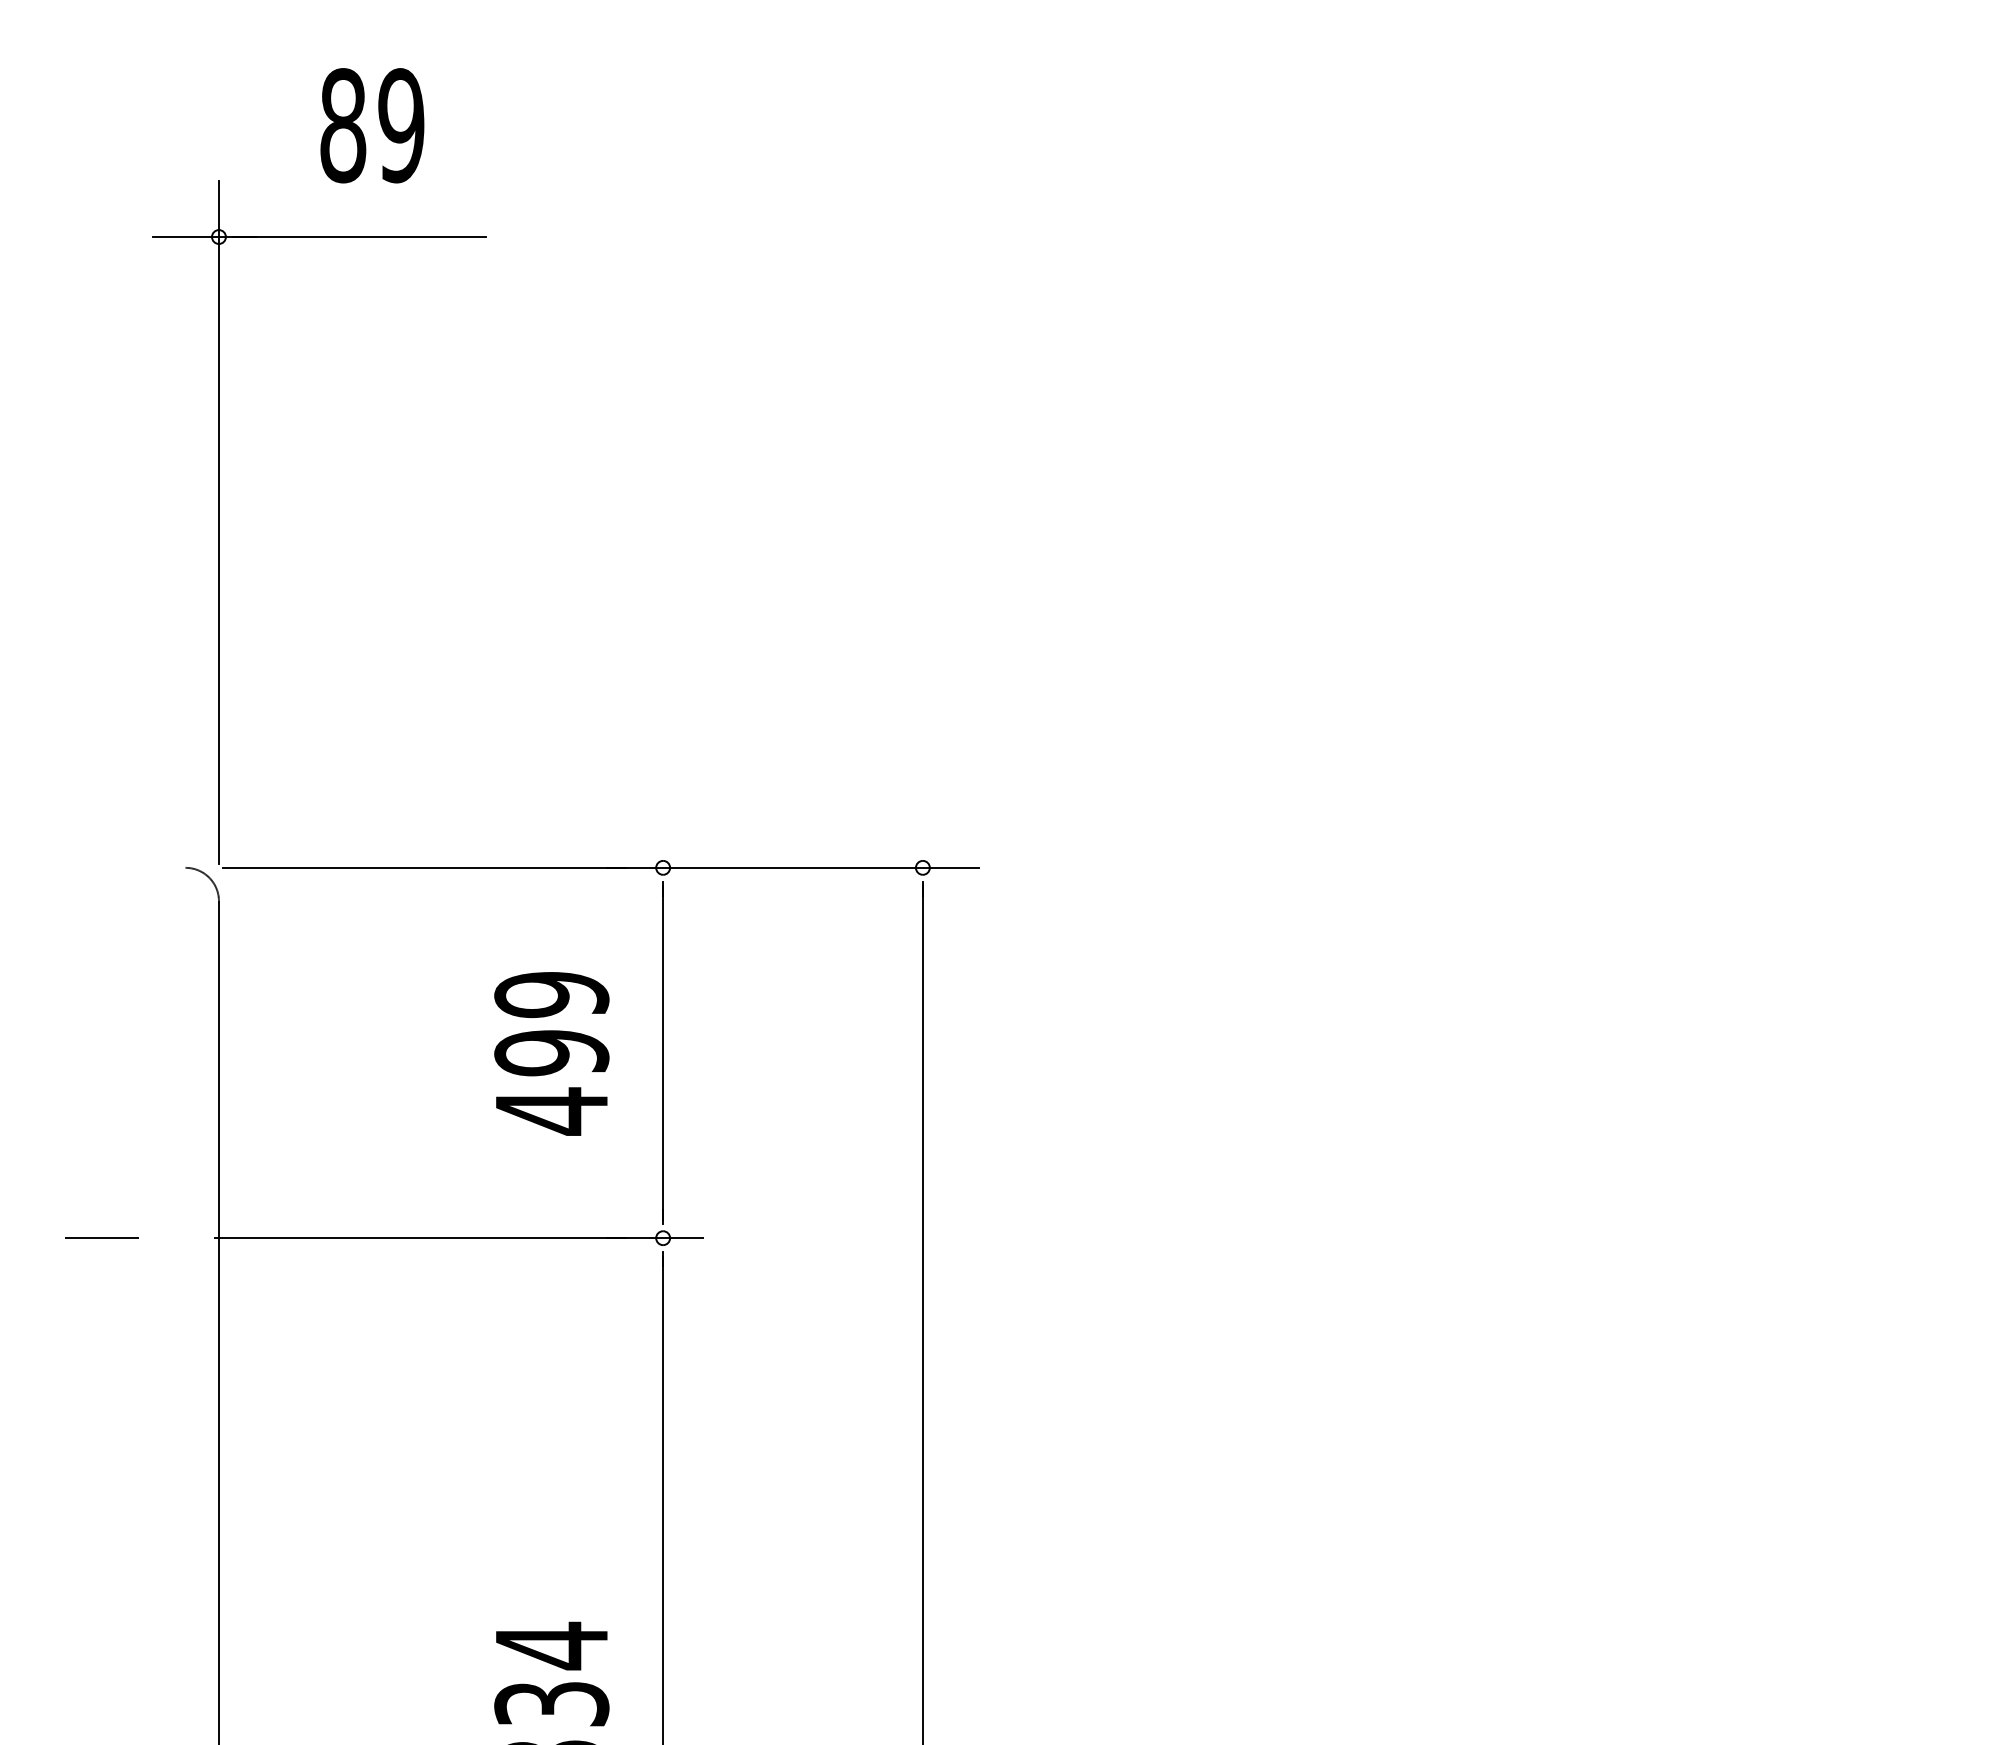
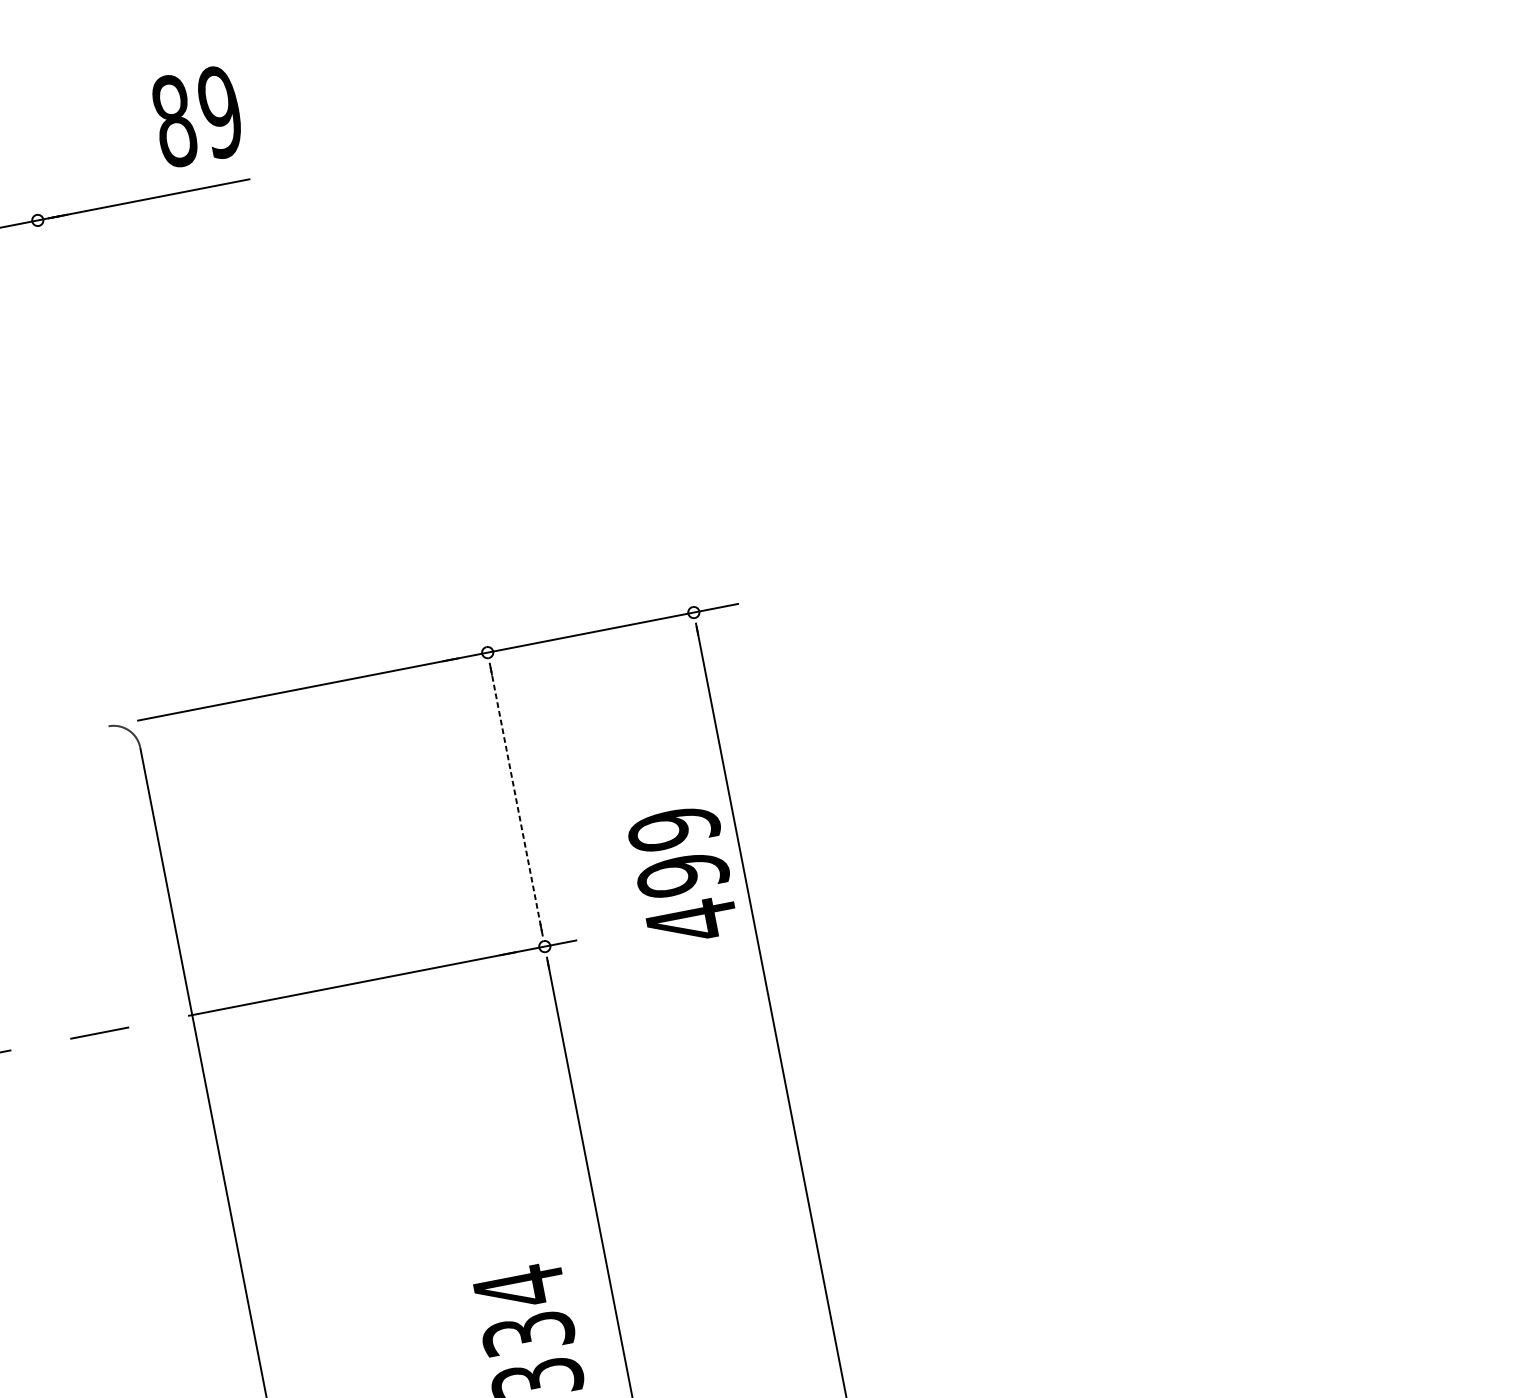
text: (372, 125) -> (197, 116), moved
line: (218, 522) -> (81, 447), removed
text: (551, 1053) -> (682, 875), moved
line: (663, 1053) -> (516, 799), solid -> dashed

